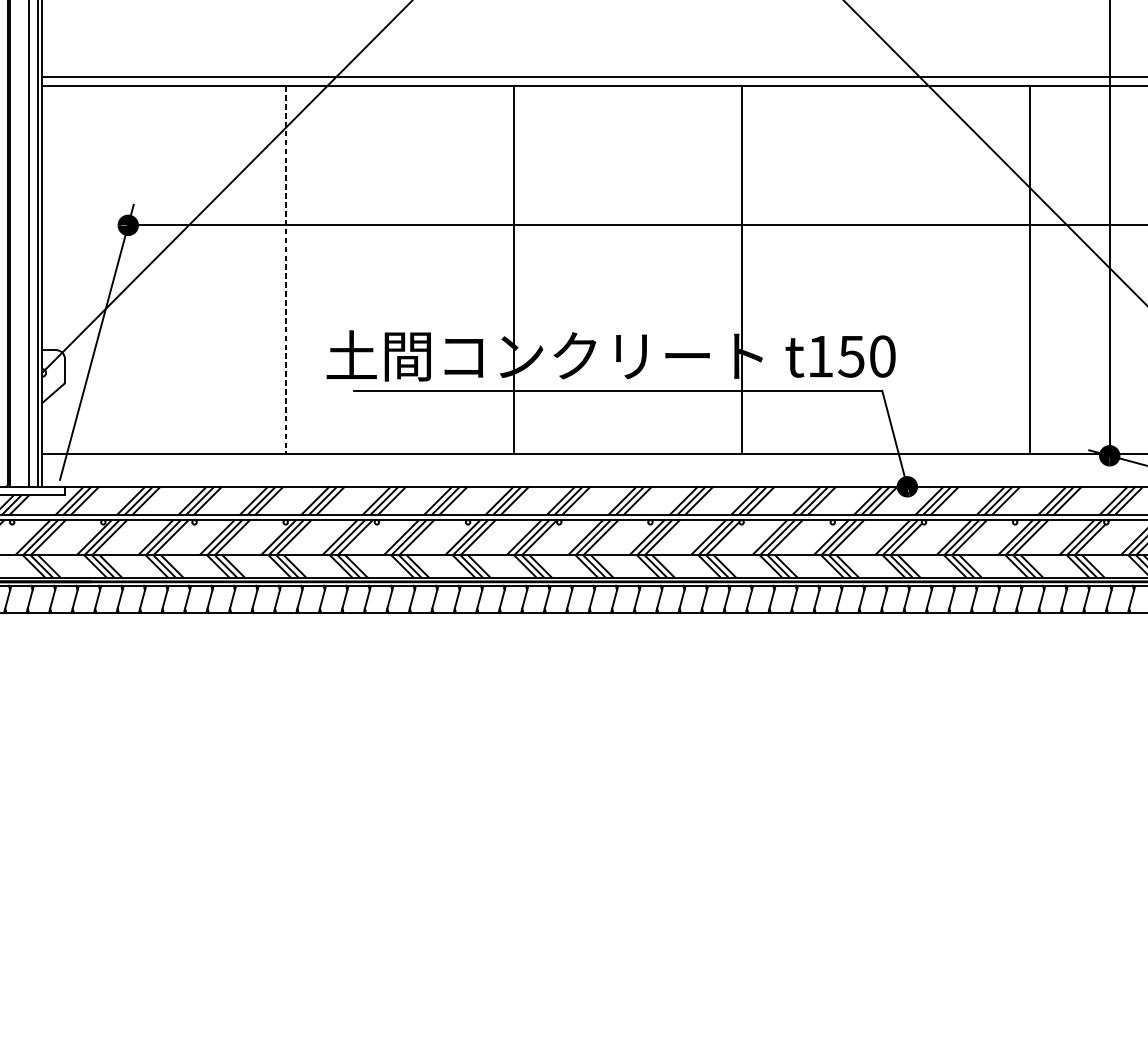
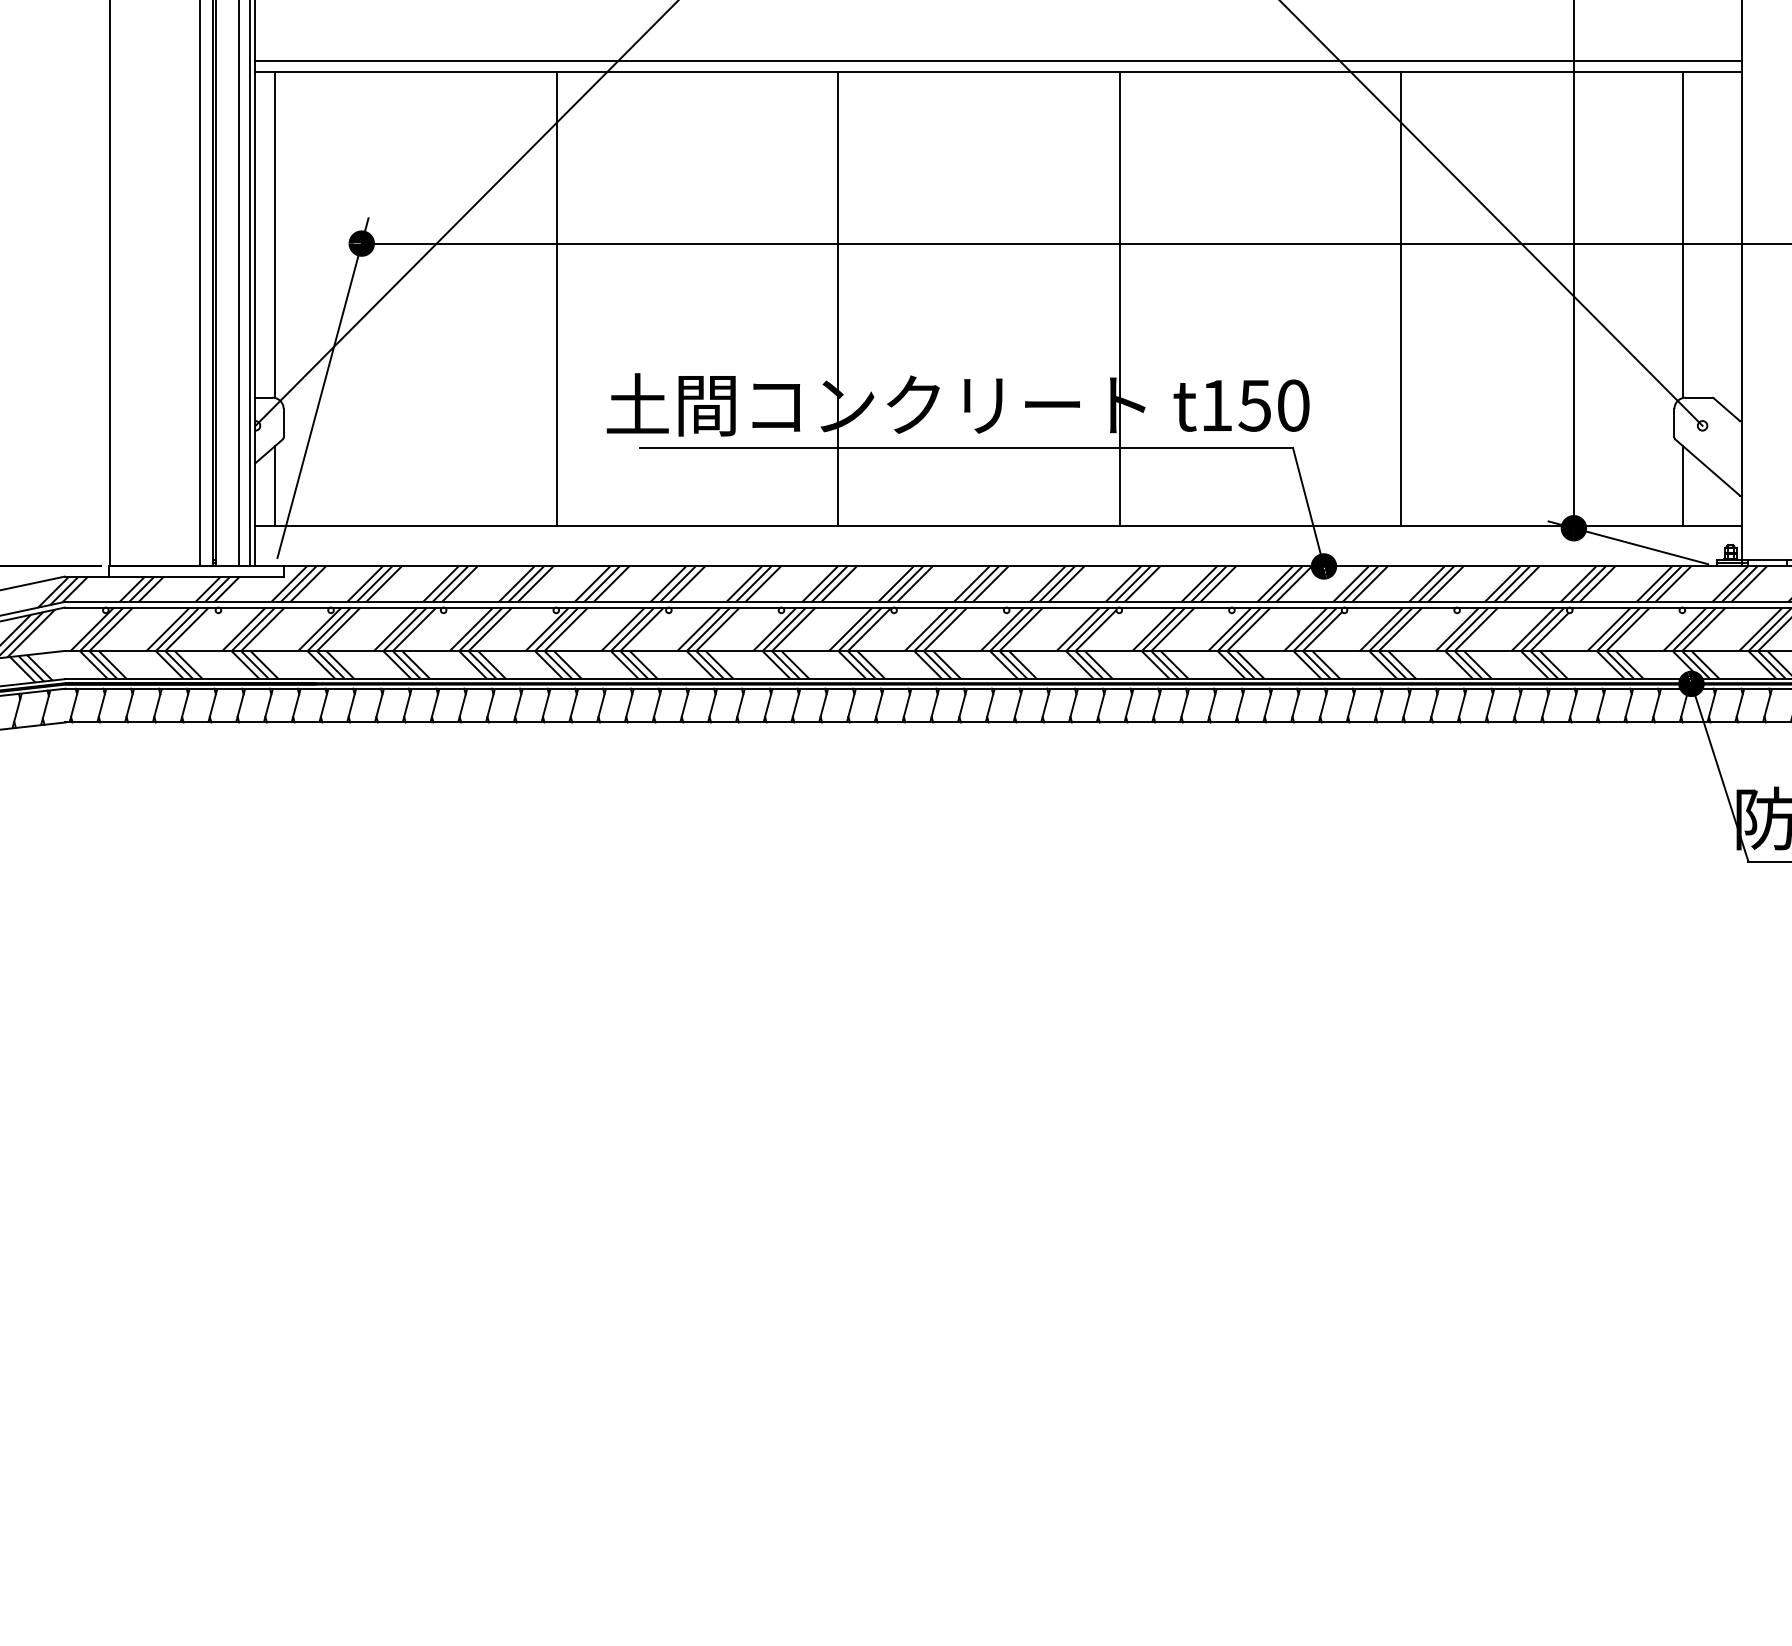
line: (58, 217) -> (275, 234), added
line: (1030, 269) -> (1401, 298), moved
line: (285, 270) -> (556, 299), dashed -> solid
line: (58, 421) -> (275, 485), added

